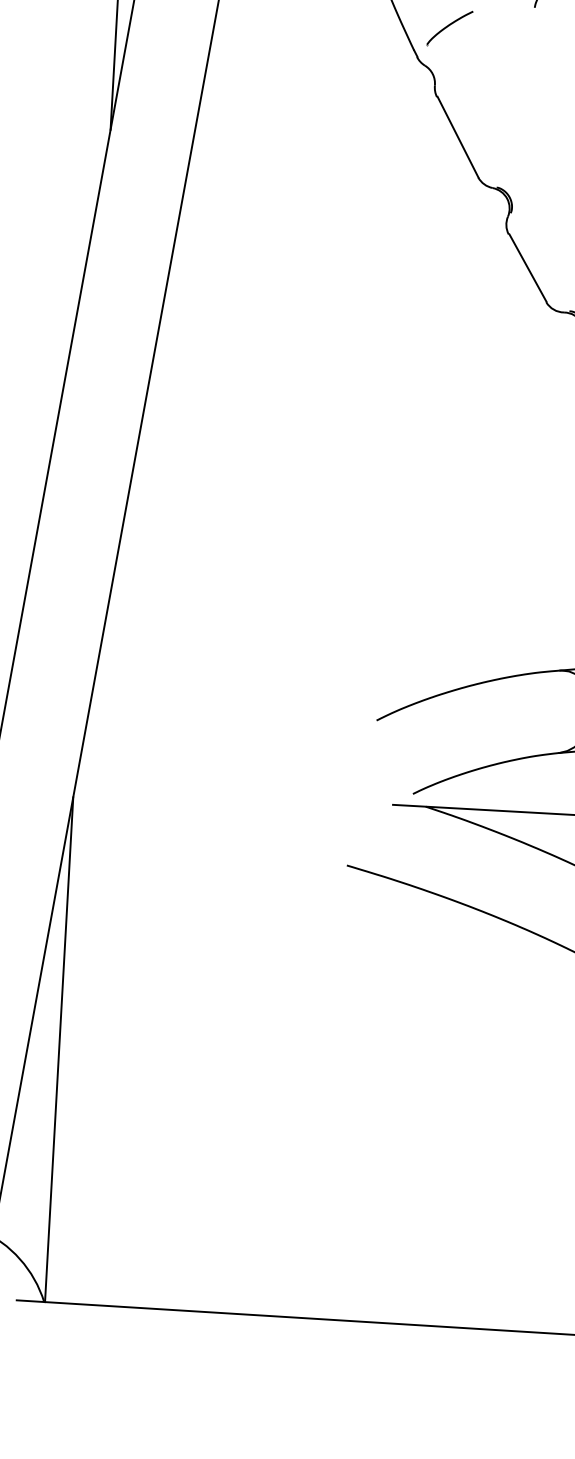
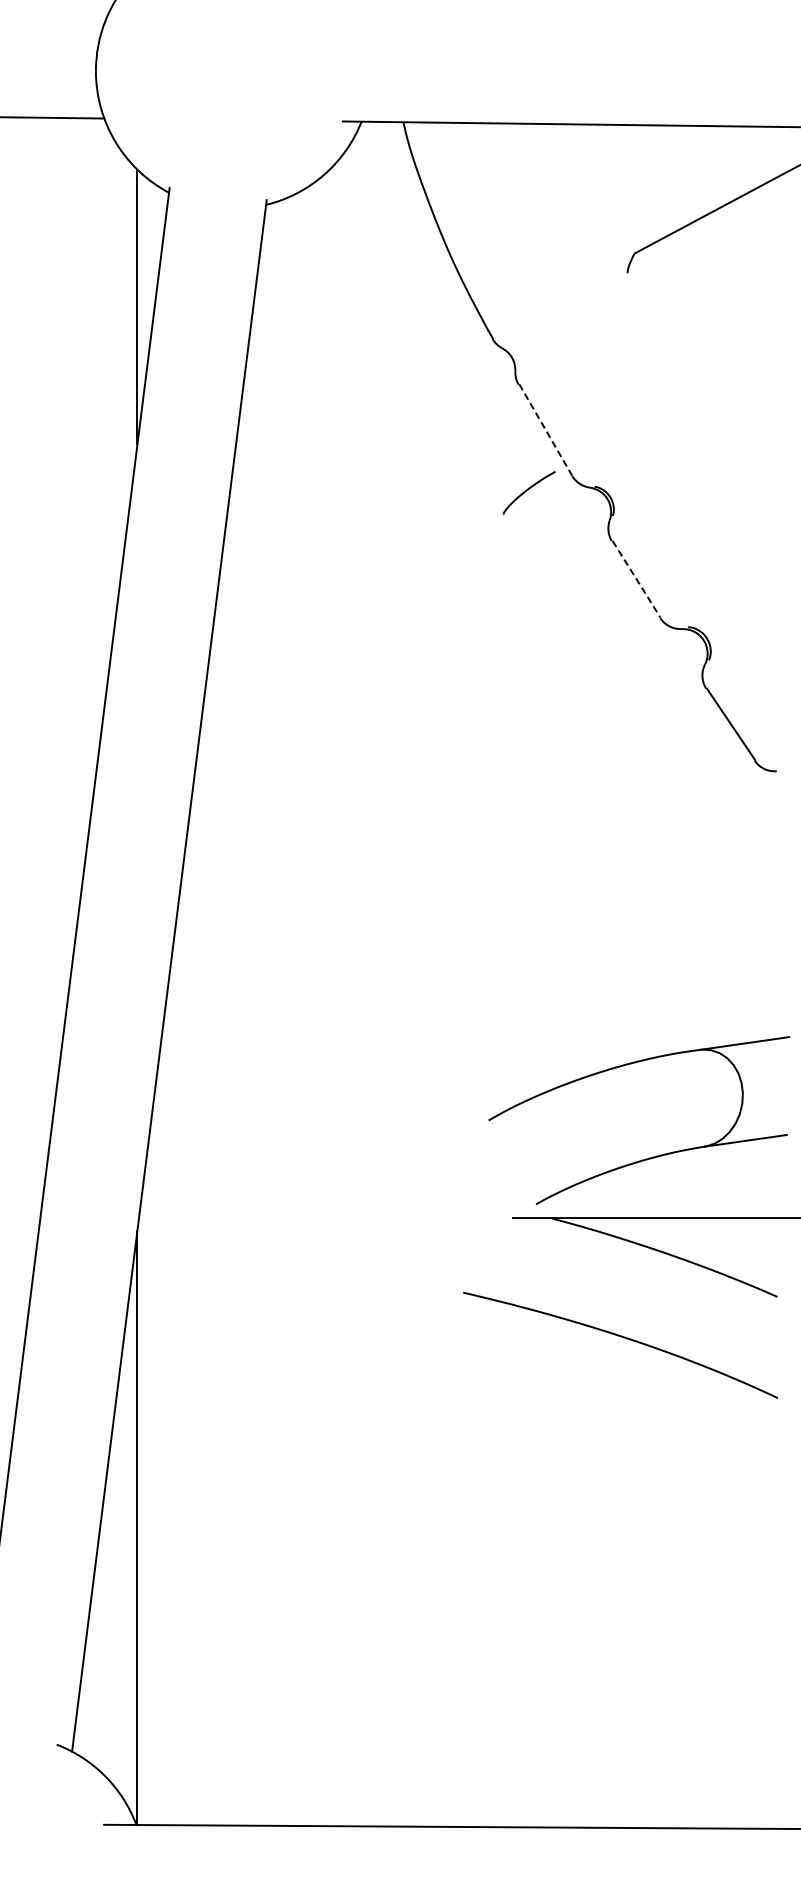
part: (449, 28) -> (528, 493), moved
line: (457, 137) -> (545, 430), solid -> dashed
line: (527, 268) -> (636, 579), solid -> dashed

